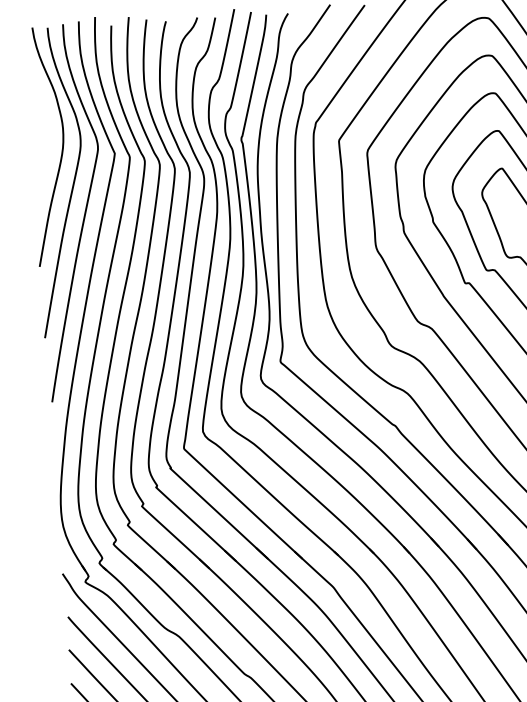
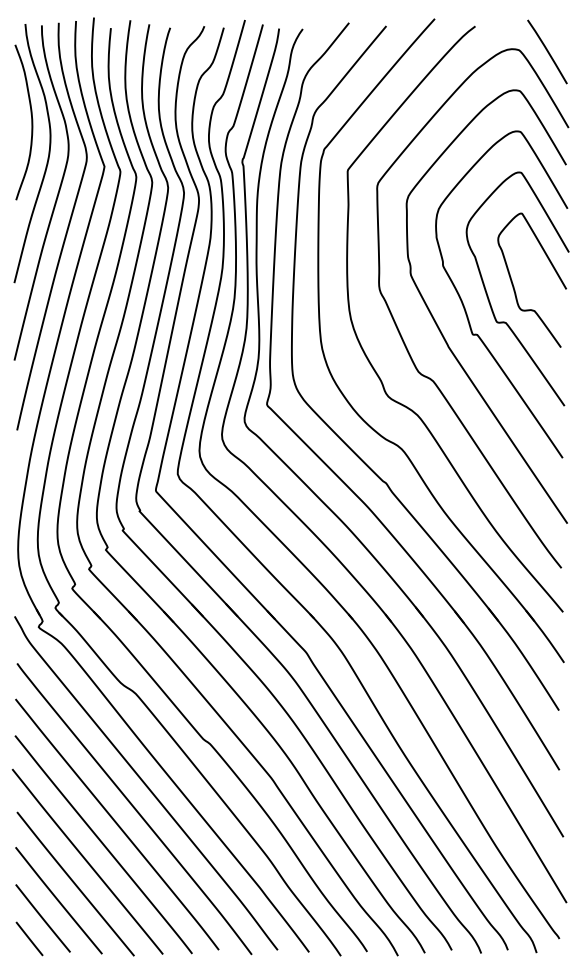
curve: (44, 117) -> (31, 122), added

